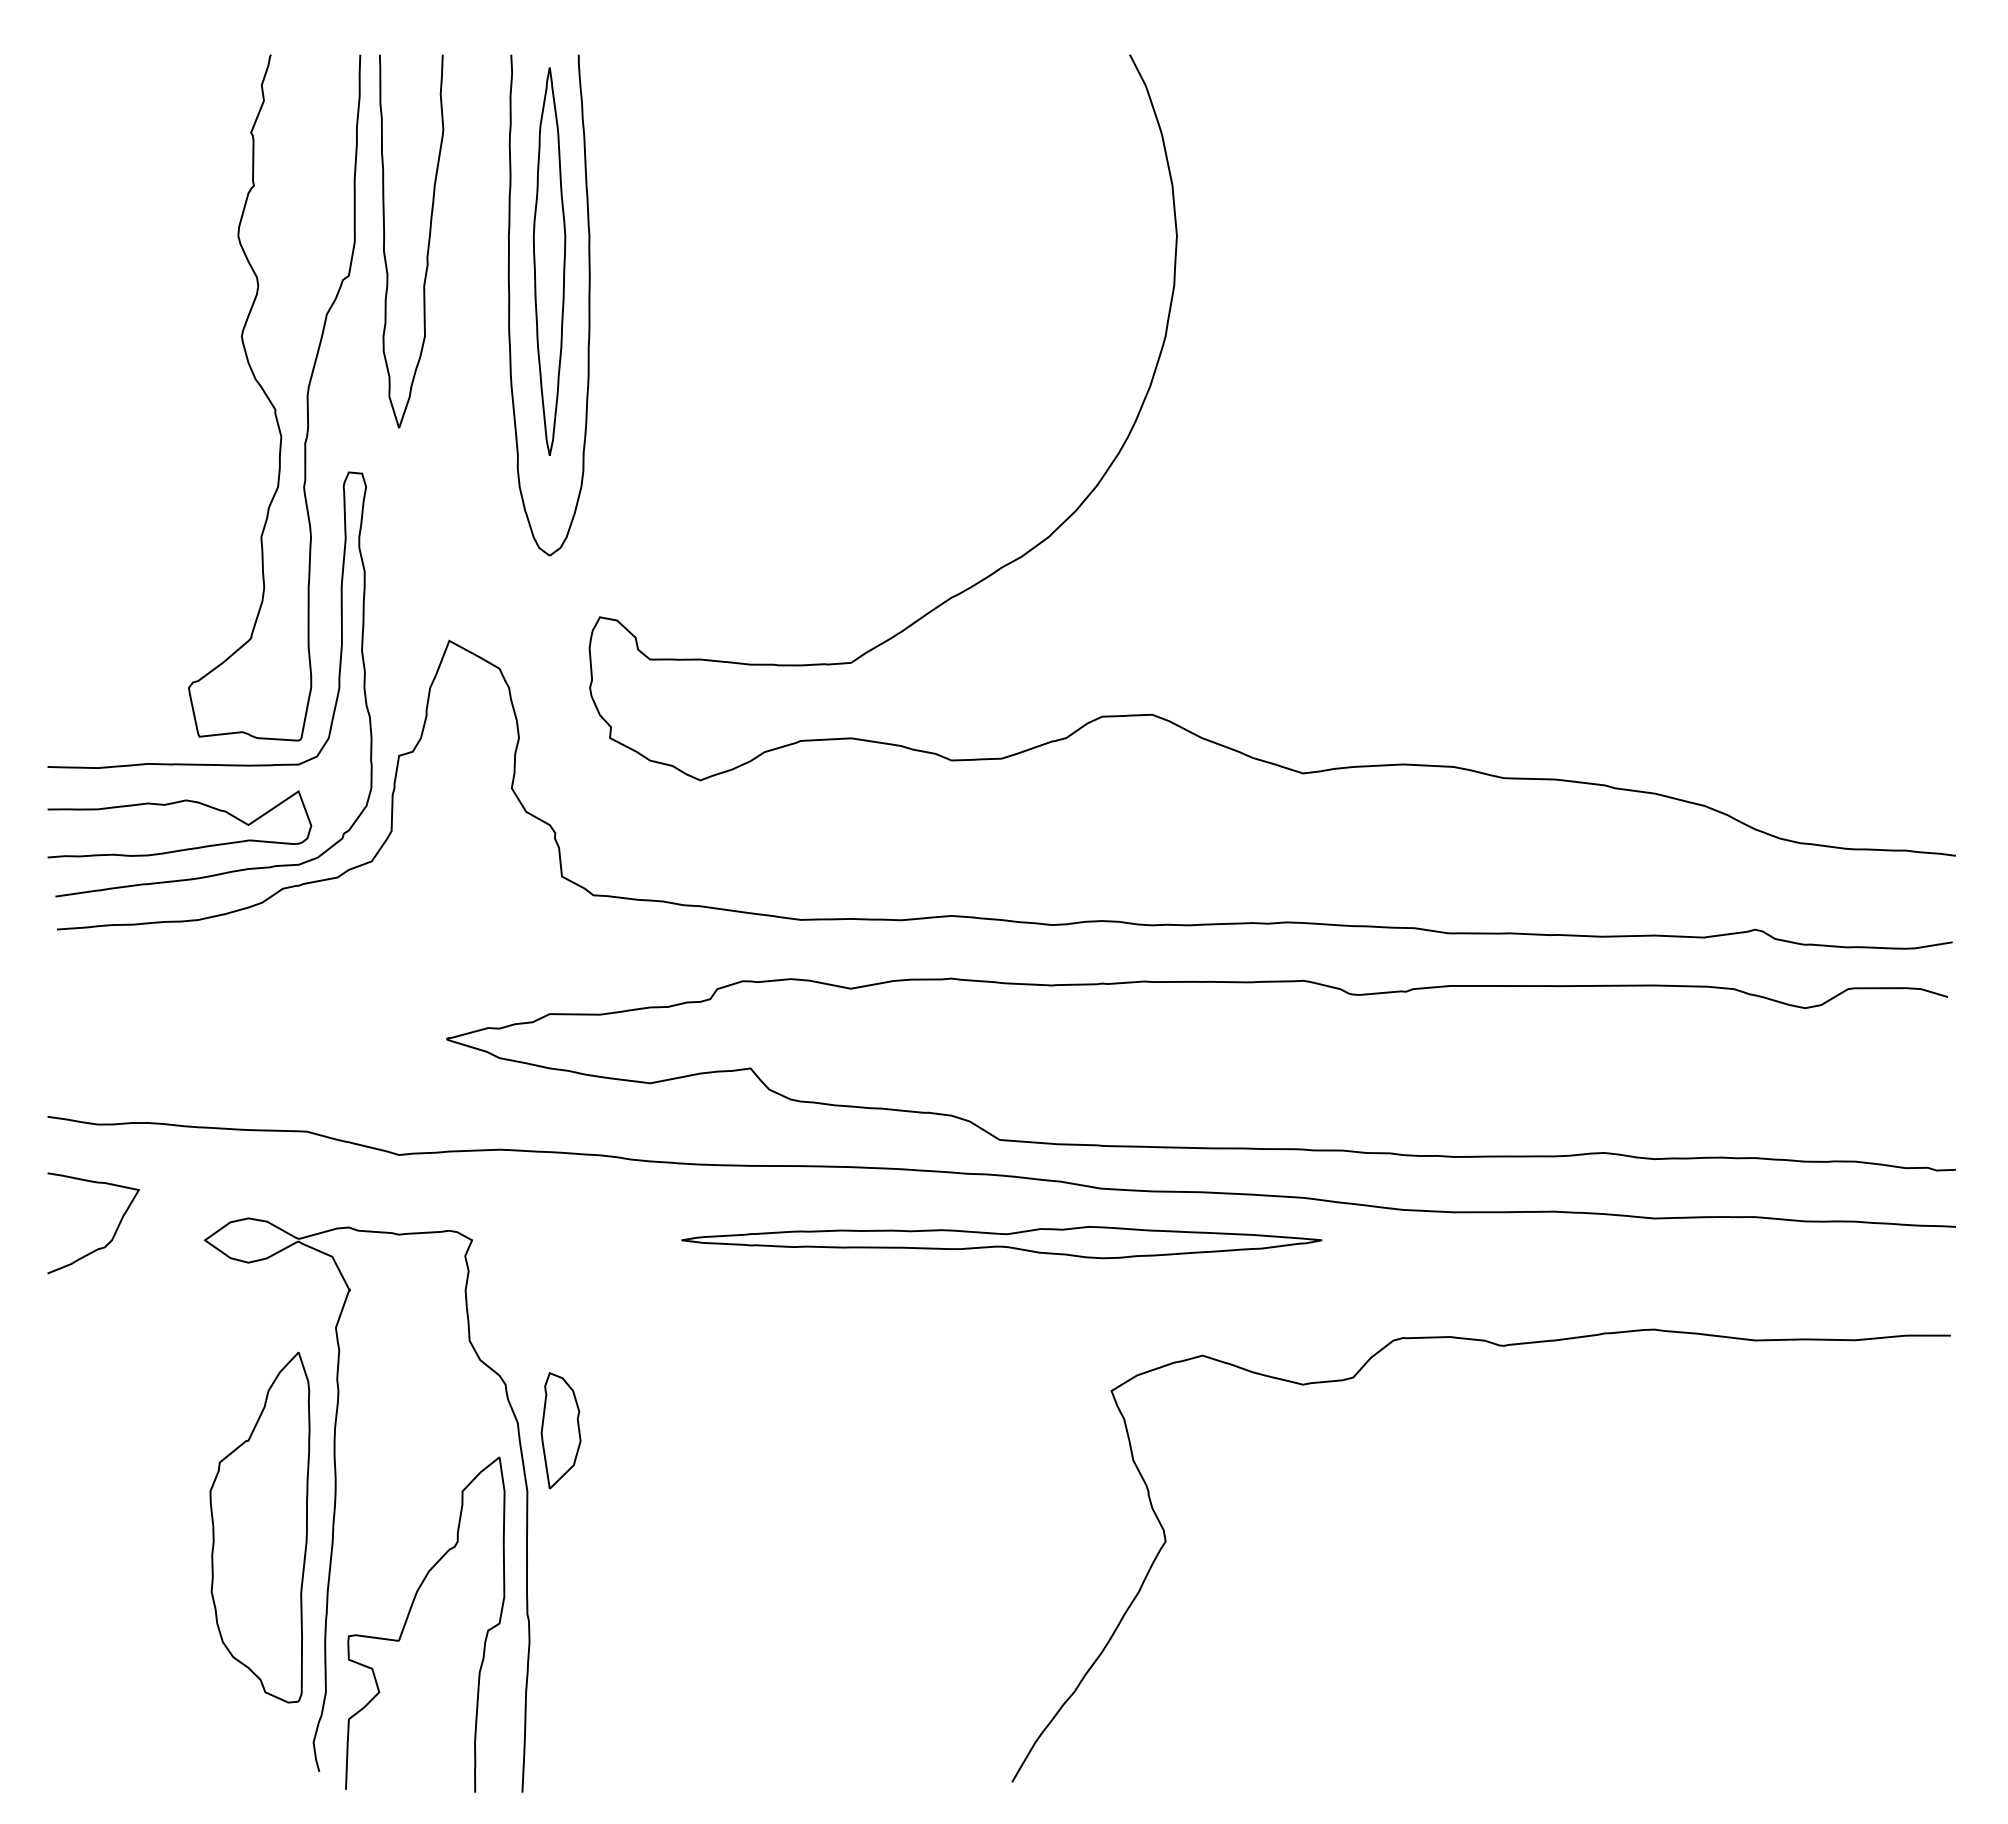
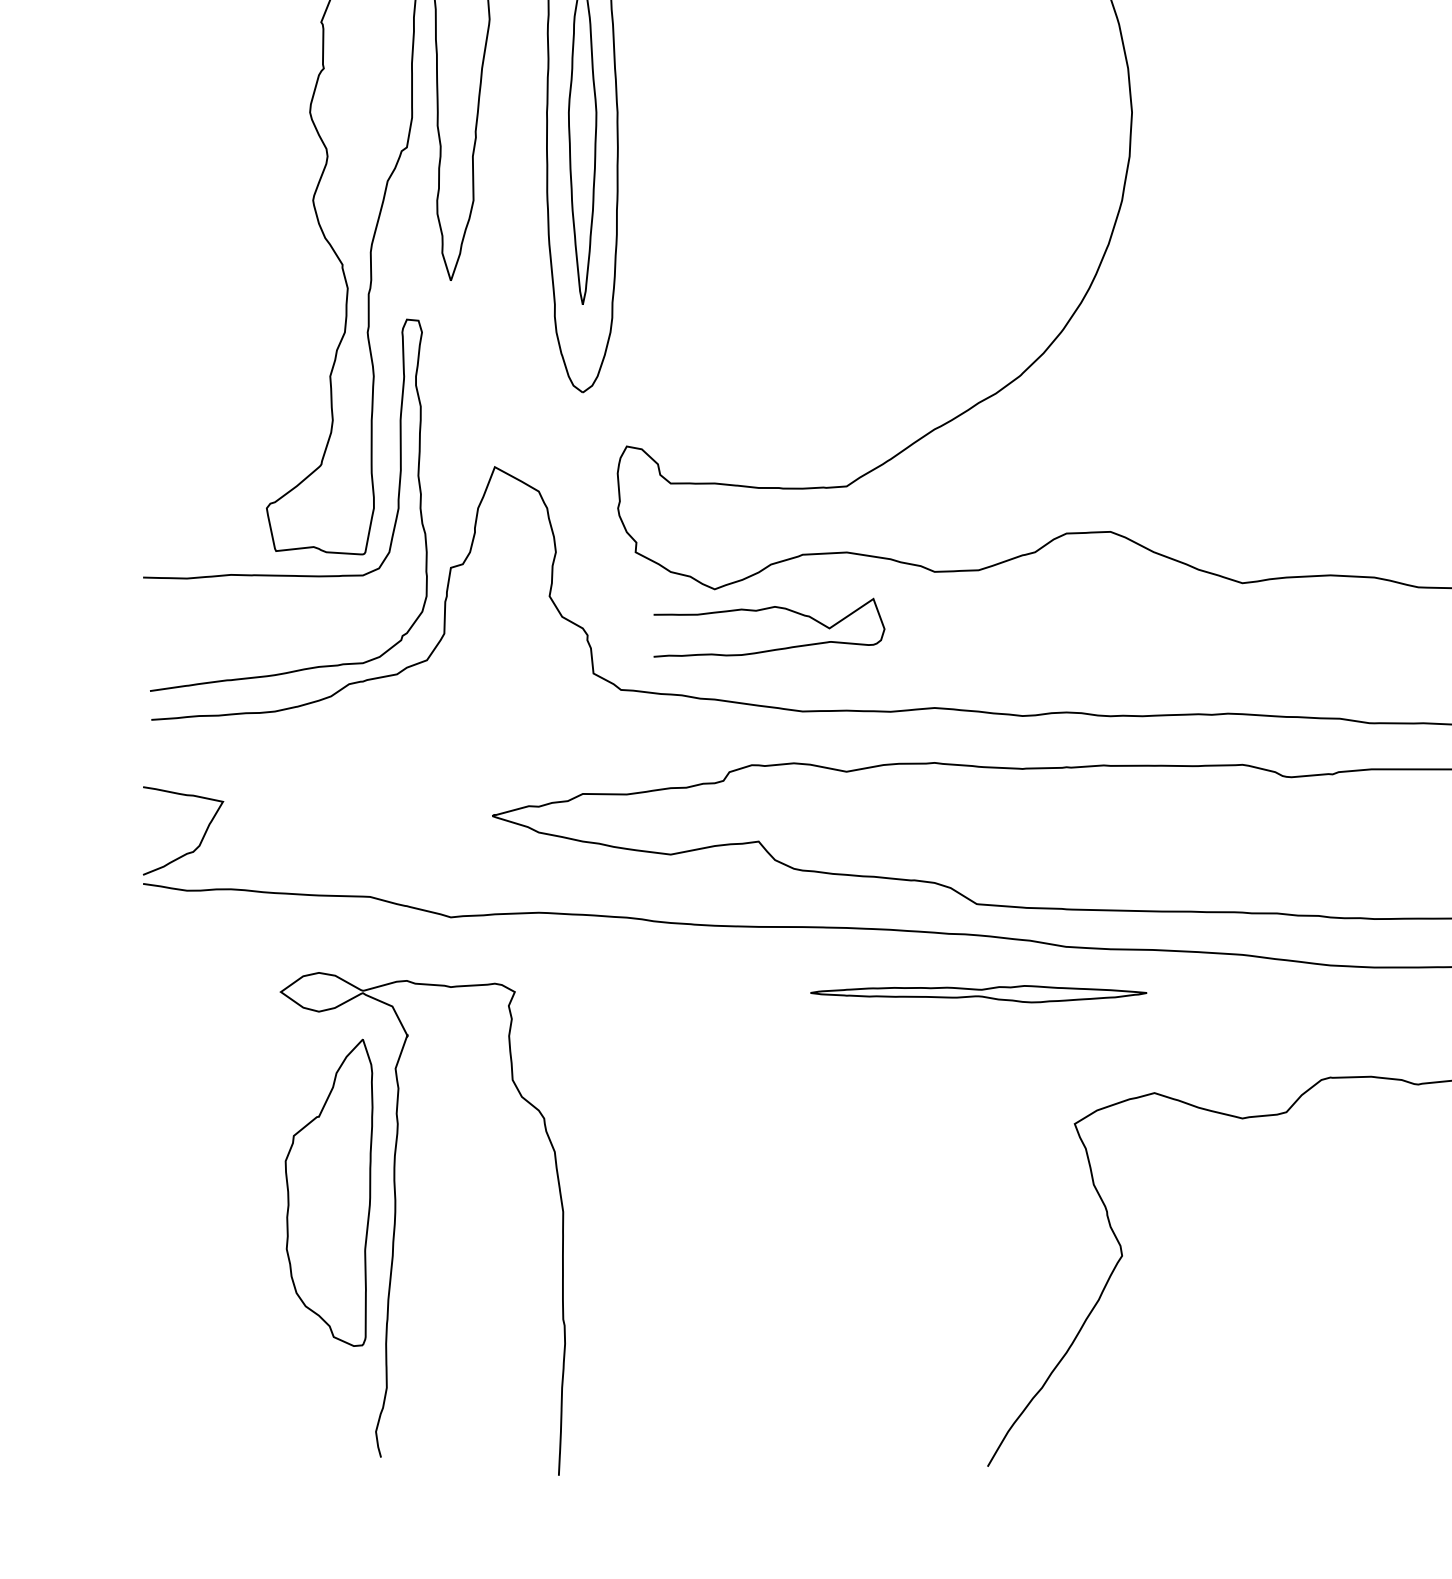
curve: (177, 803) -> (767, 609), moved
curve: (113, 1234) -> (200, 840), moved
part: (1001, 1242) -> (978, 993), size x0.6
part: (560, 1430) -> (592, 1158), removed
part: (259, 1527) -> (328, 1192), moved
curve: (408, 1618) -> (459, 1323), removed

